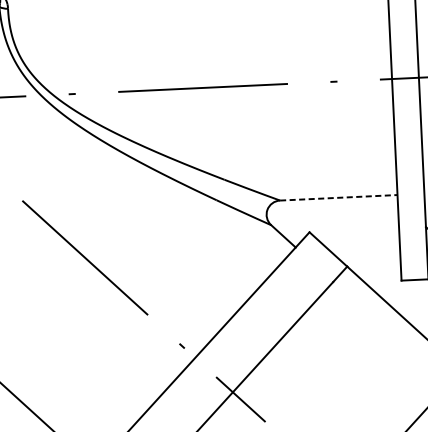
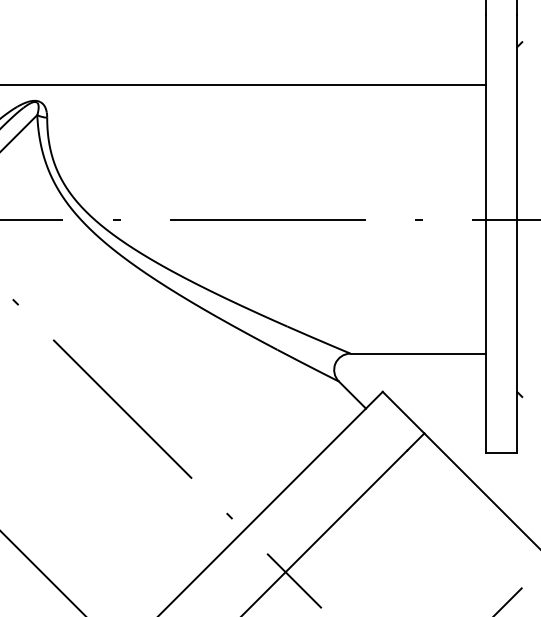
line: (338, 197) -> (418, 353), dashed -> solid

